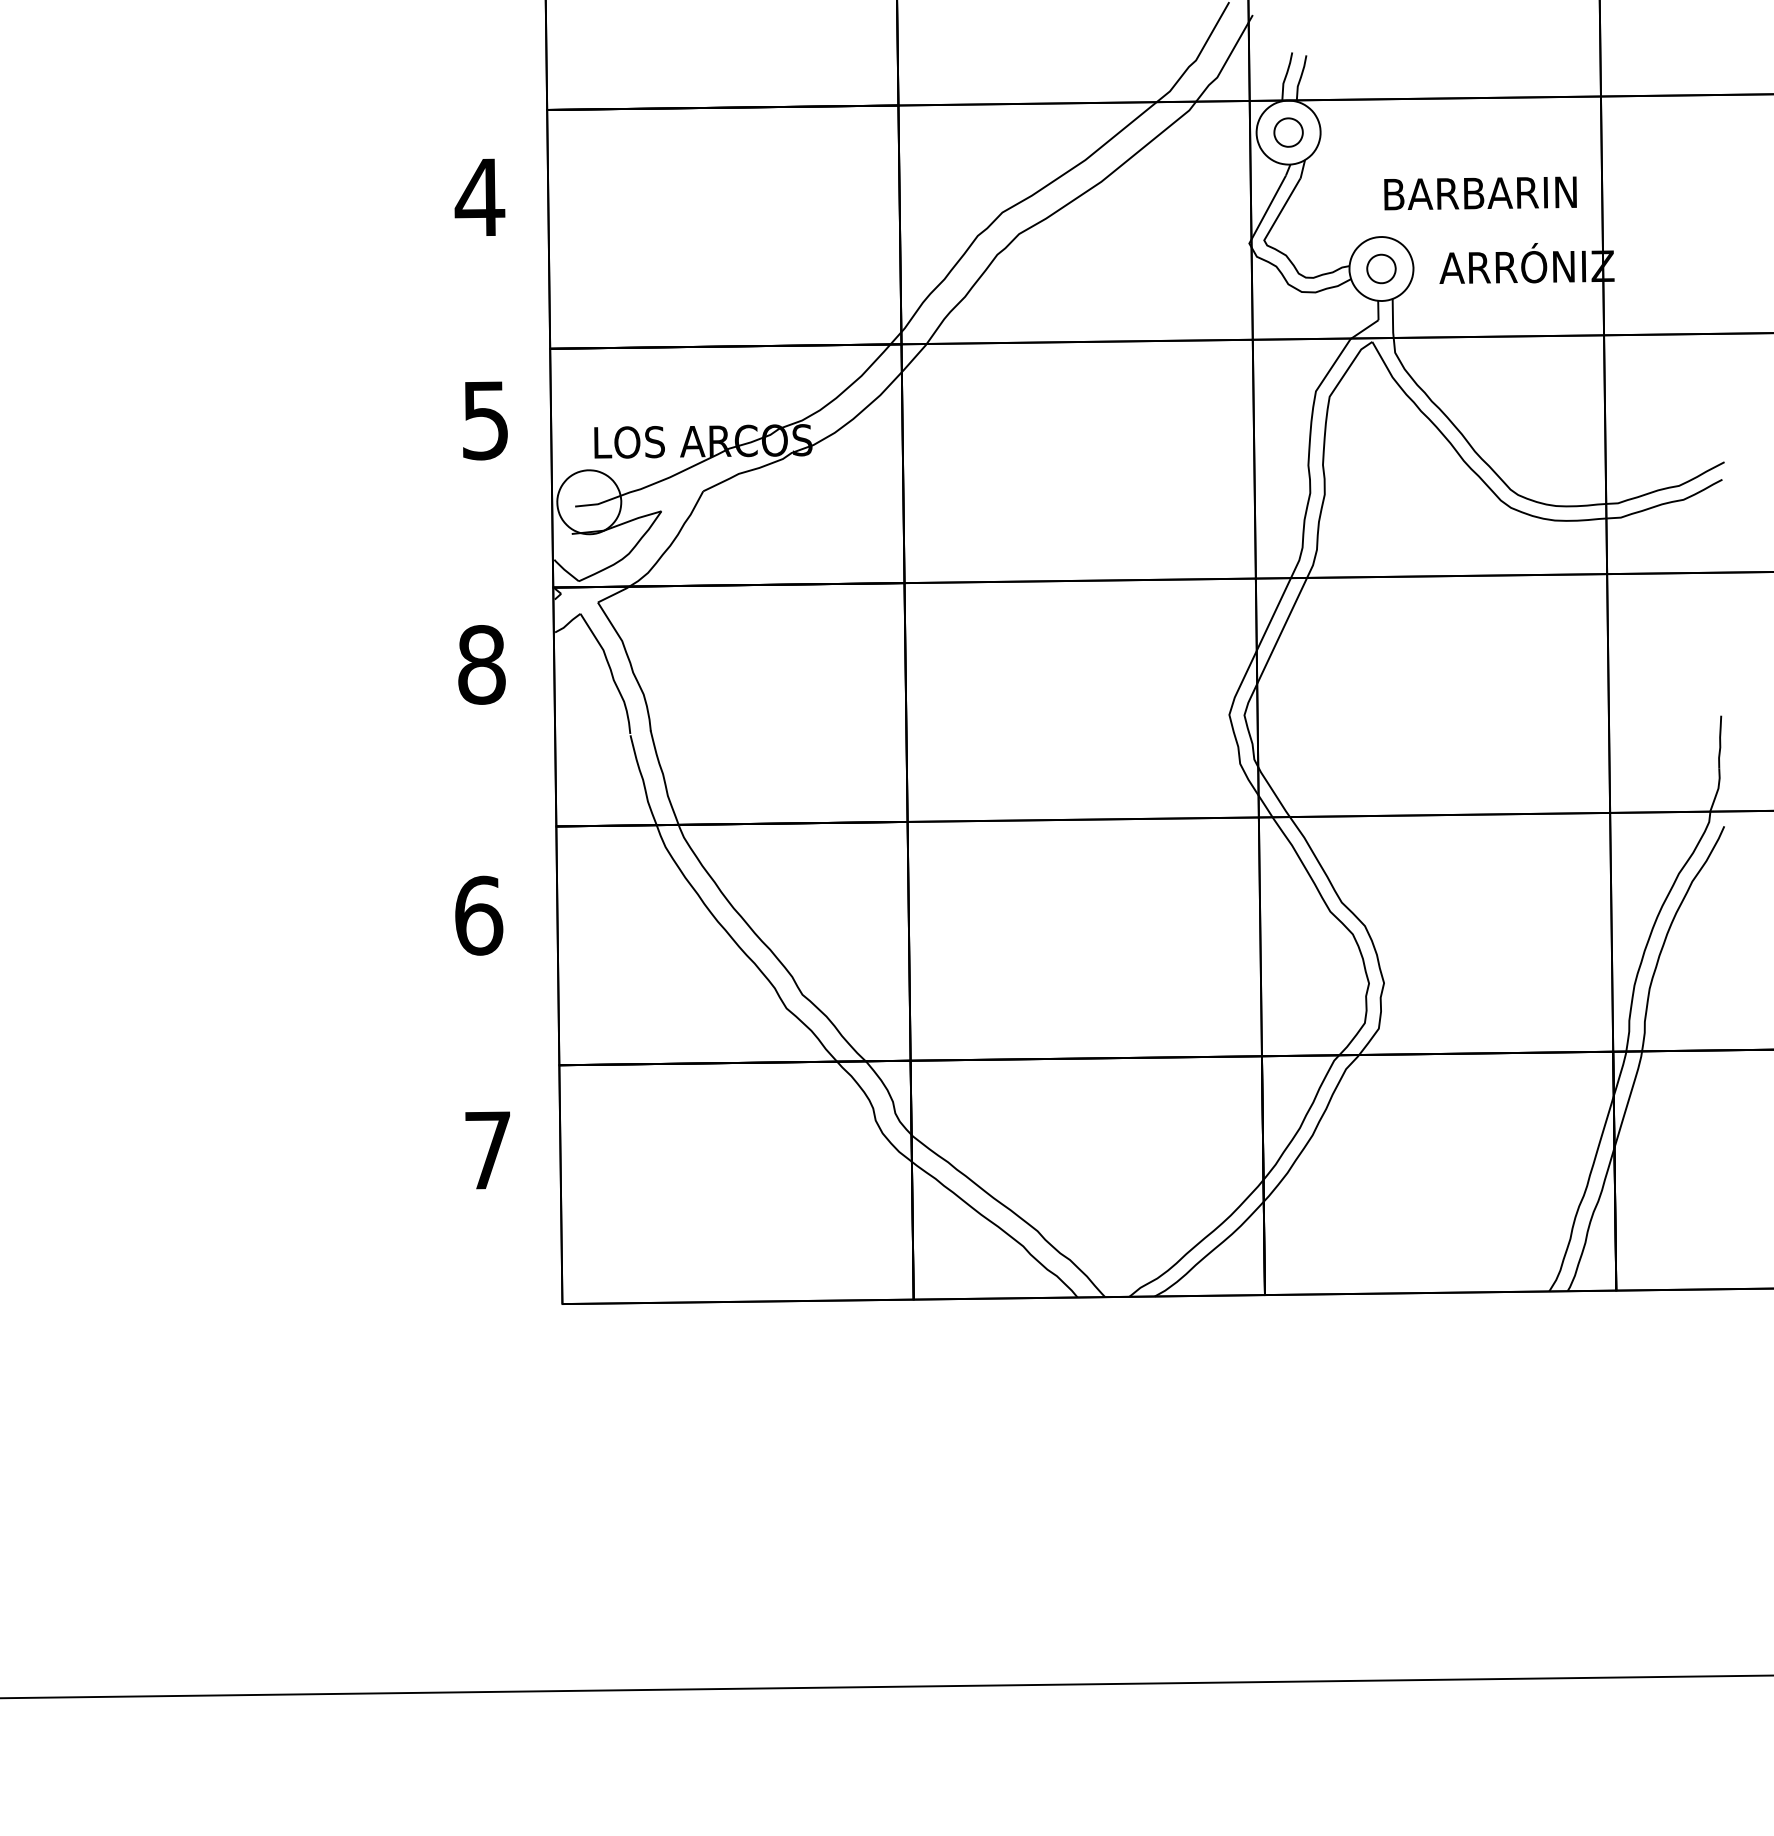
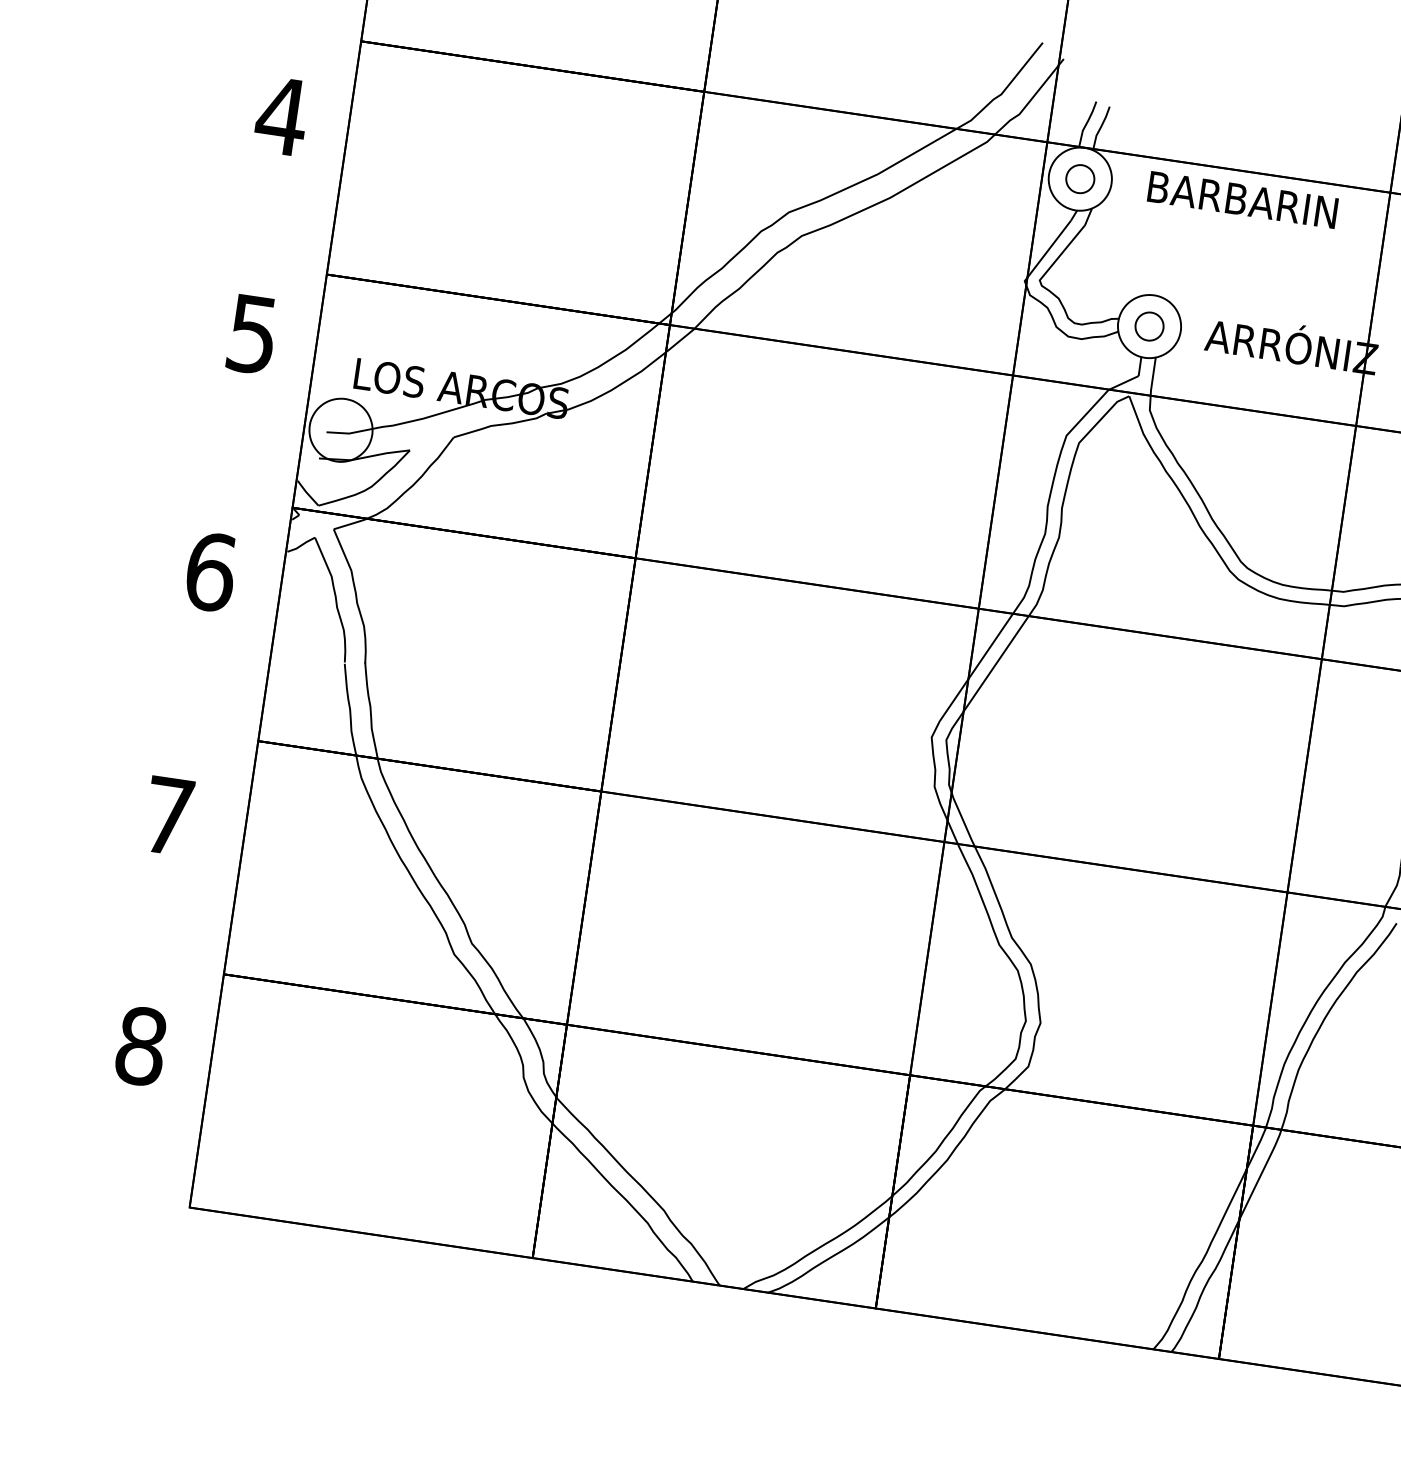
text: (1480, 193) -> (1242, 200), moved
text: (482, 664) -> (211, 571), 8 -> 6
text: (479, 915) -> (169, 815), 6 -> 7
text: (488, 1150) -> (141, 1046), 7 -> 8

